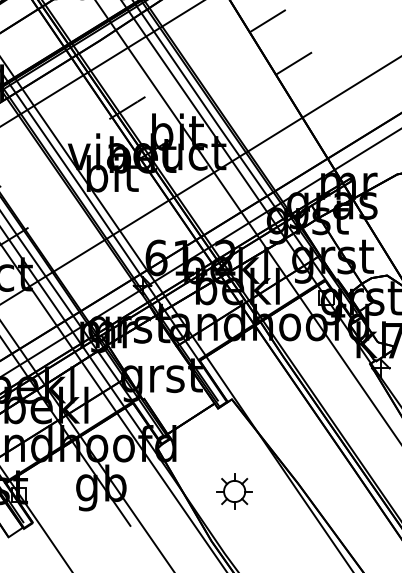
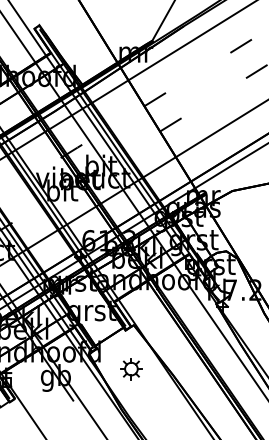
part: (234, 492) -> (131, 369), moved

